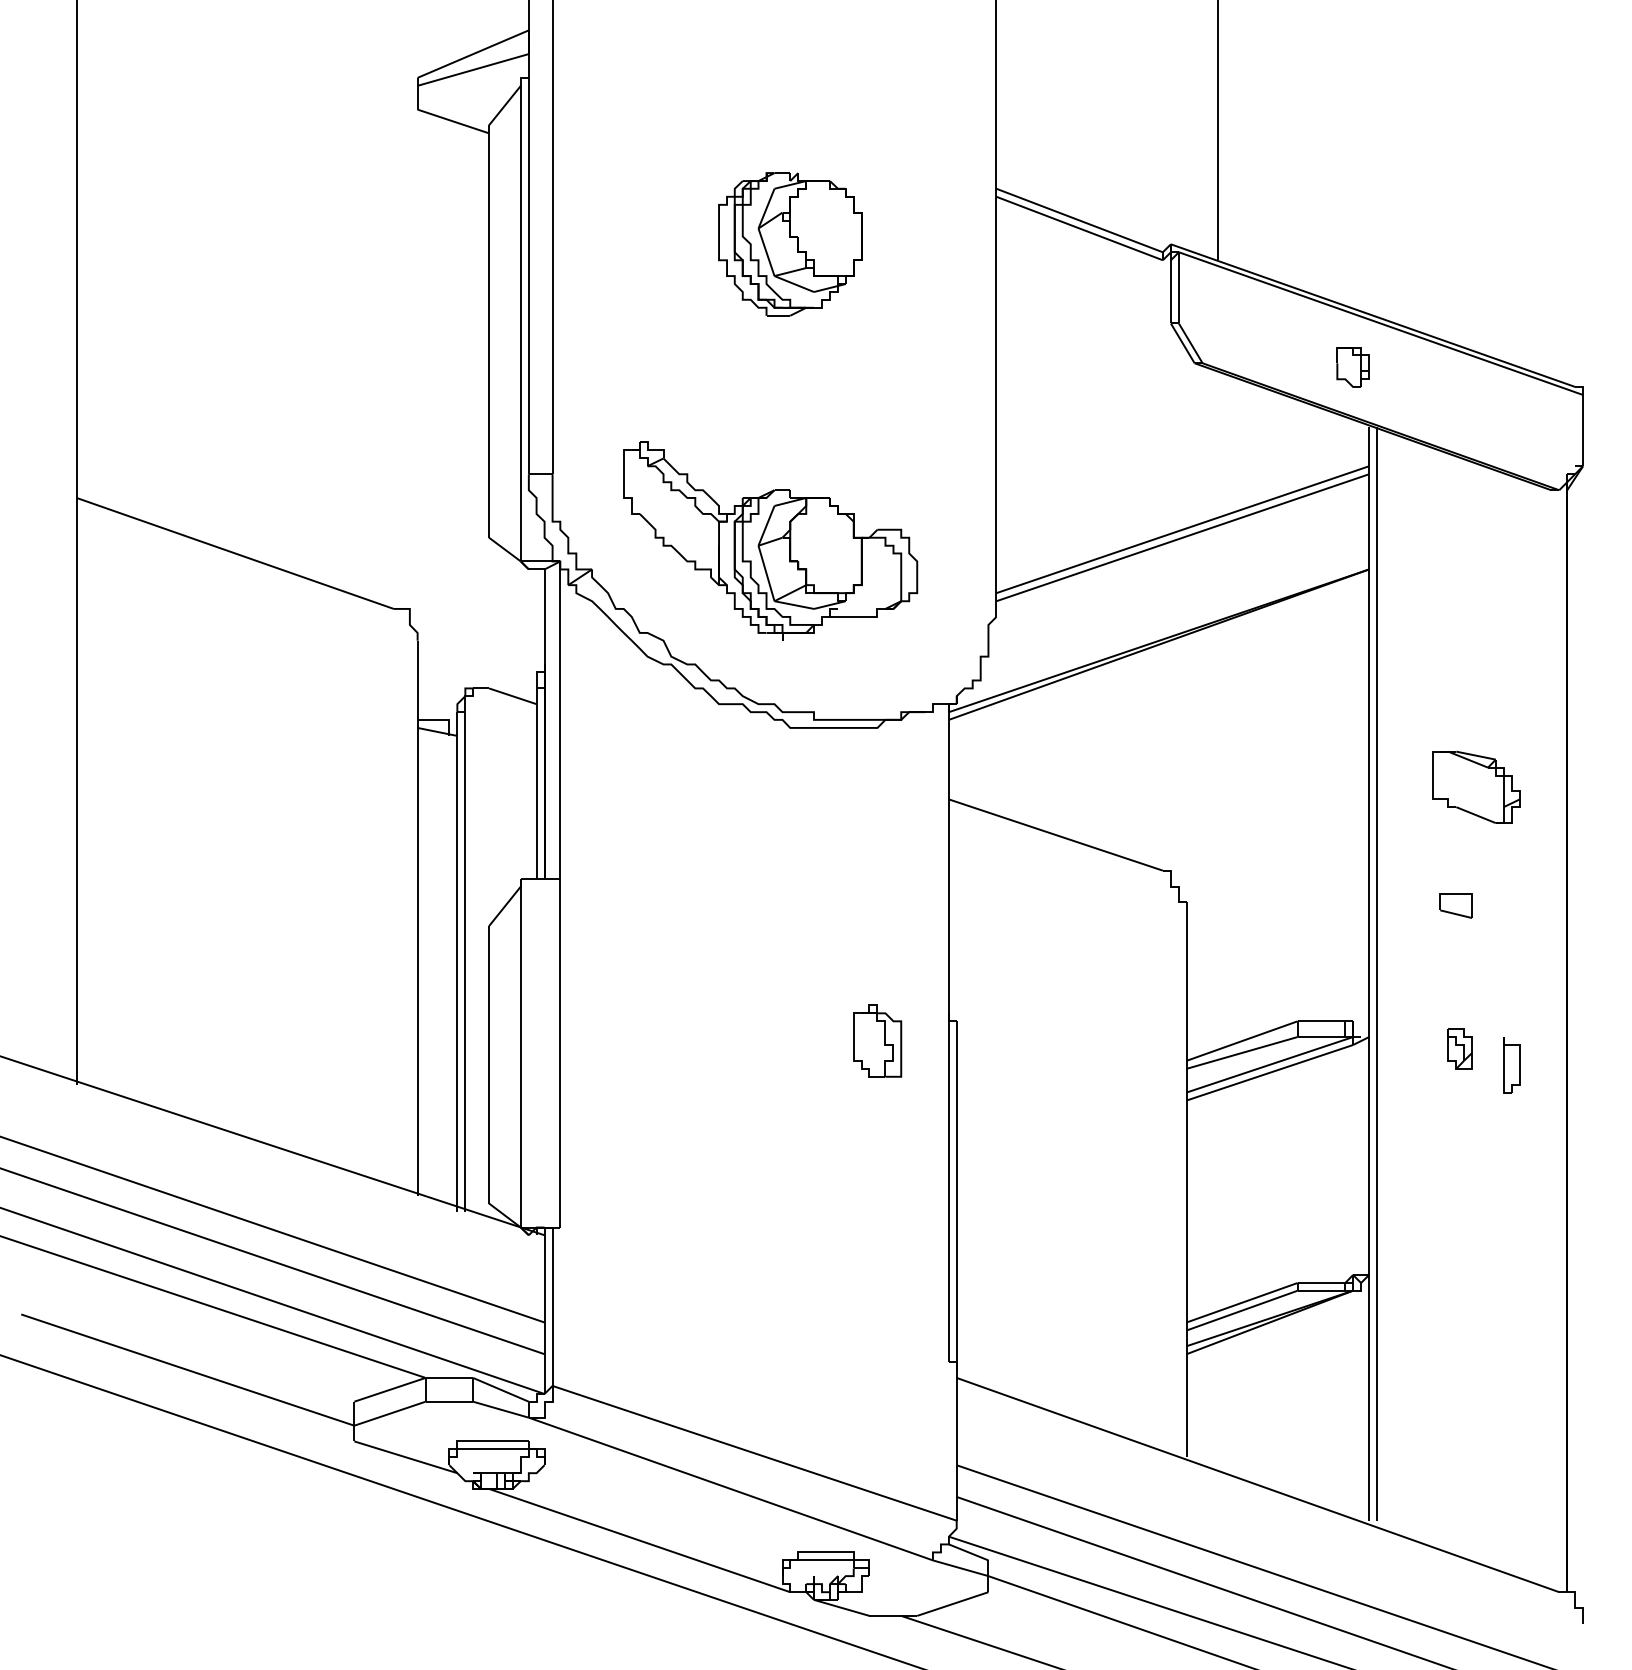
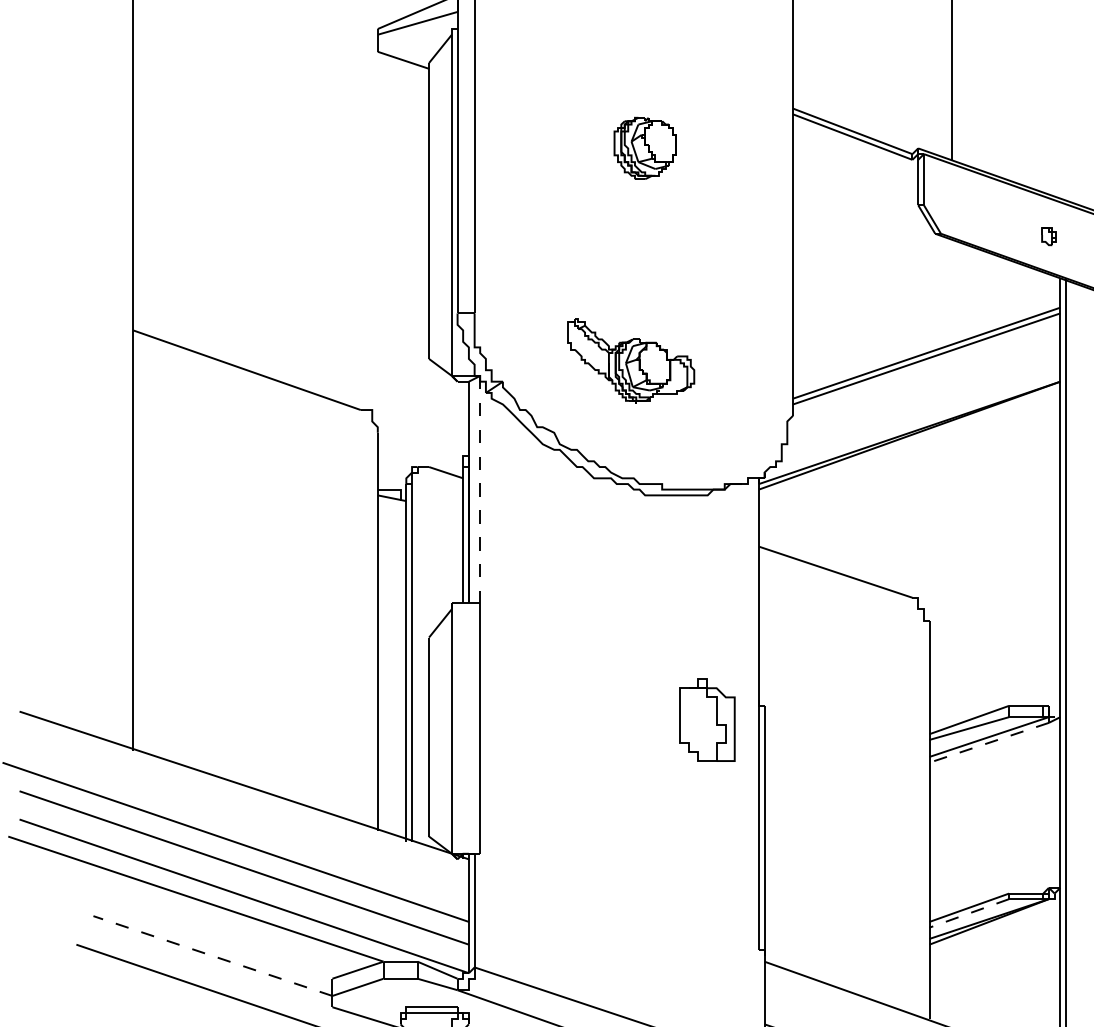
part: (790, 244) -> (645, 148), size x0.6
part: (1352, 367) -> (1048, 236), size x0.6
part: (770, 540) -> (630, 360), size x0.6
line: (560, 720) -> (480, 490), solid -> dashed
part: (877, 1040) -> (707, 719), size x1.6
line: (1269, 1072) -> (988, 742), solid -> dashed
line: (1242, 1310) -> (969, 913), solid -> dashed
line: (187, 1370) -> (212, 956), solid -> dashed

